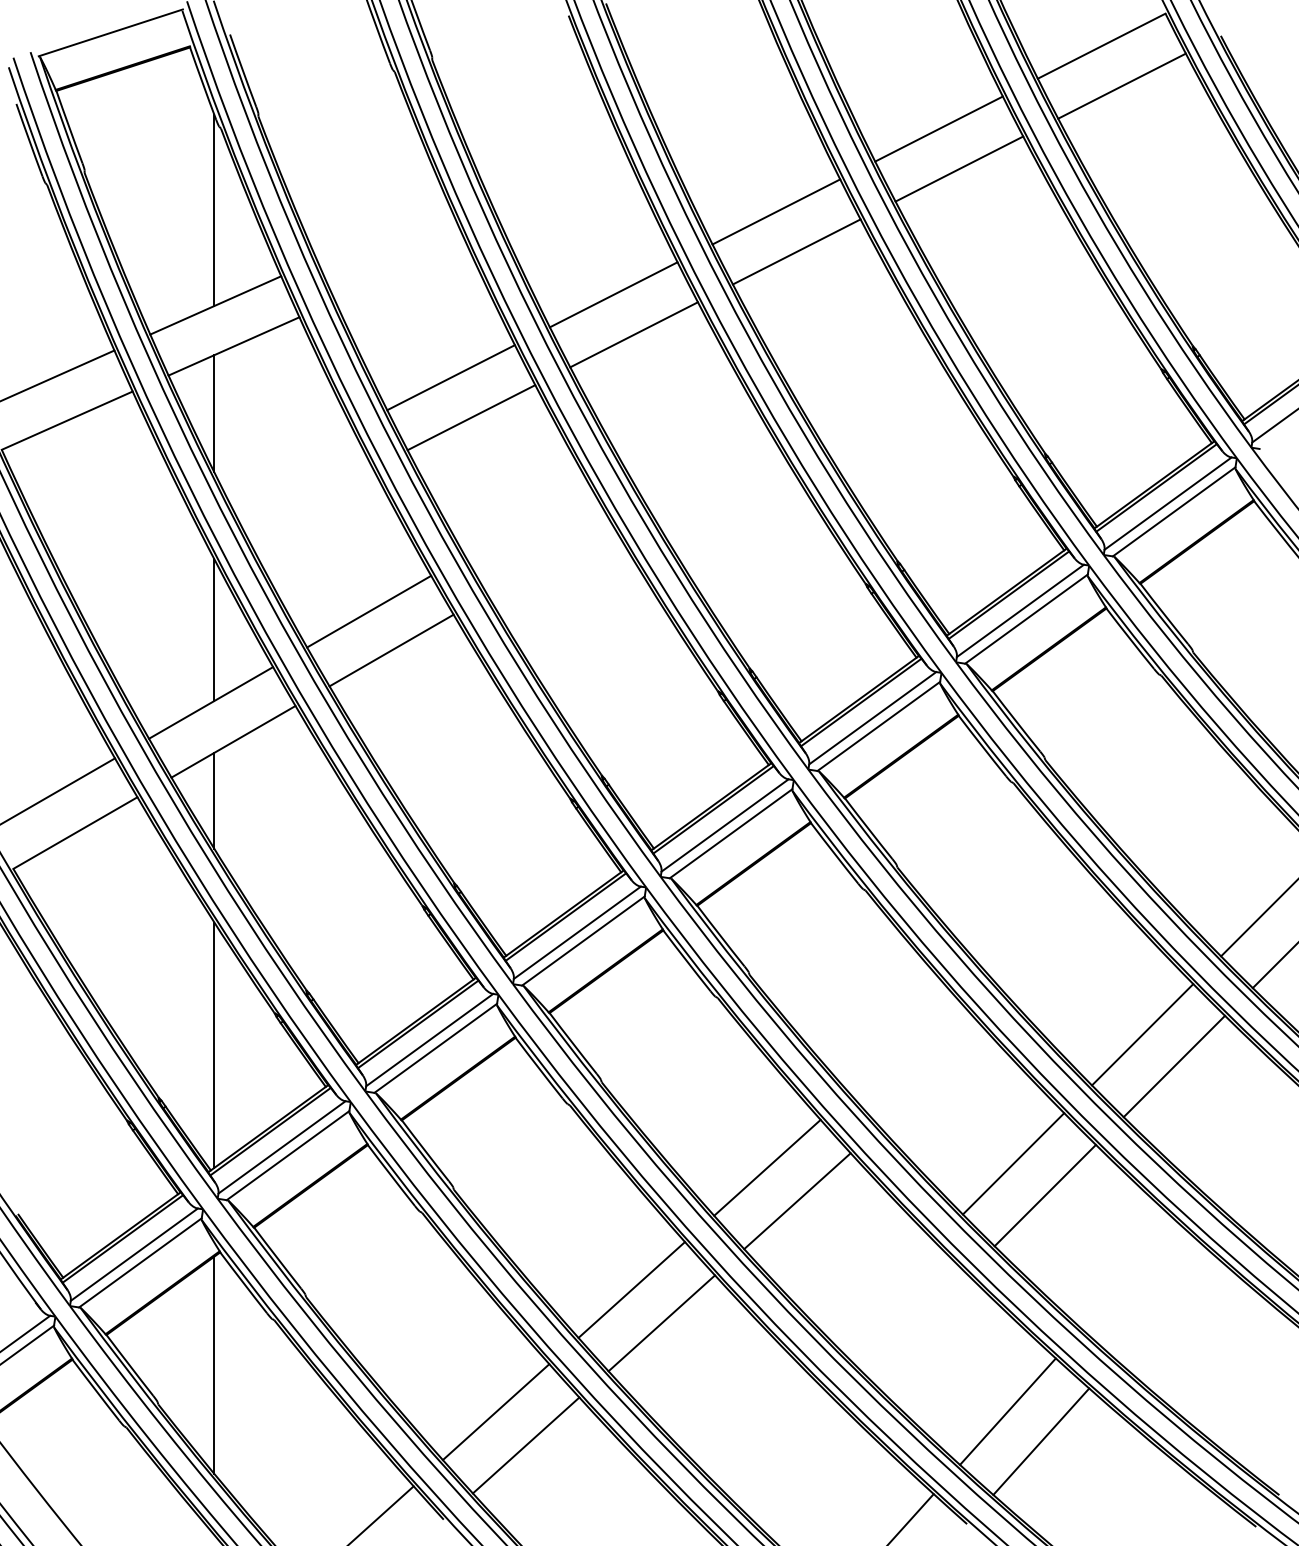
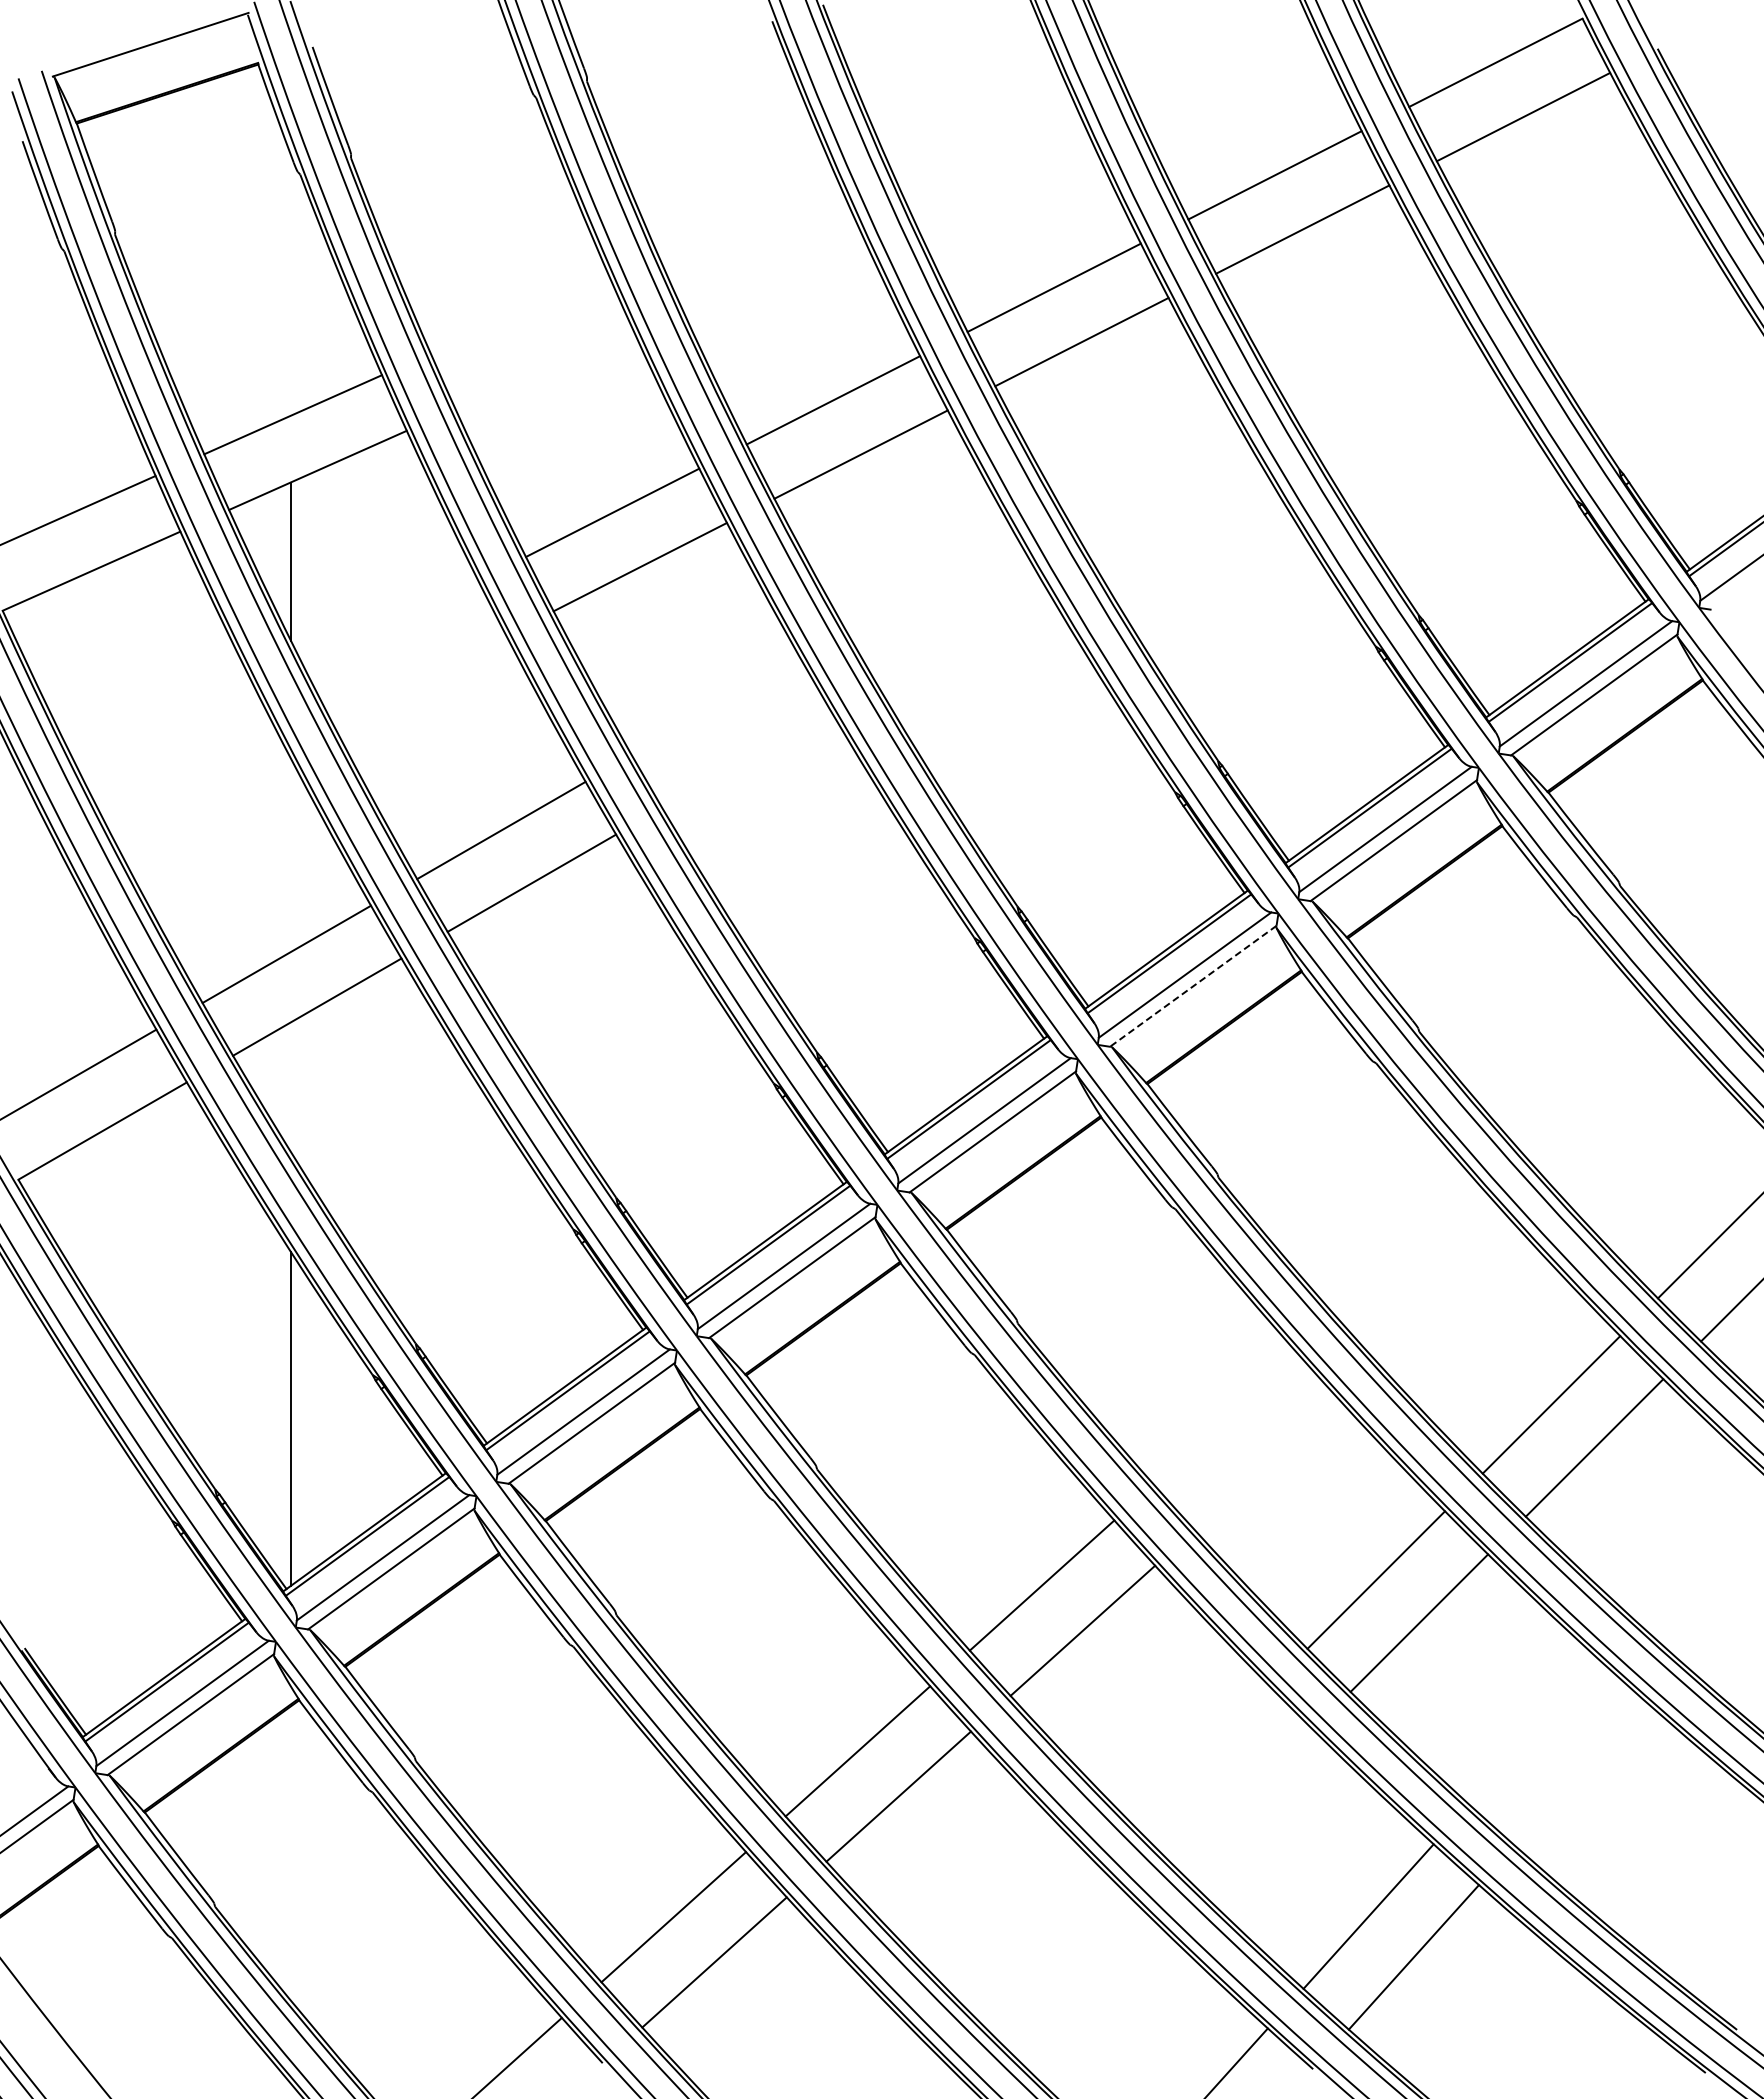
line: (214, 210) -> (291, 285), removed
line: (214, 630) -> (291, 855), removed
line: (878, 726) -> (1193, 986), solid -> dashed
line: (214, 800) -> (291, 1087), removed
line: (214, 1365) -> (291, 1853), removed

